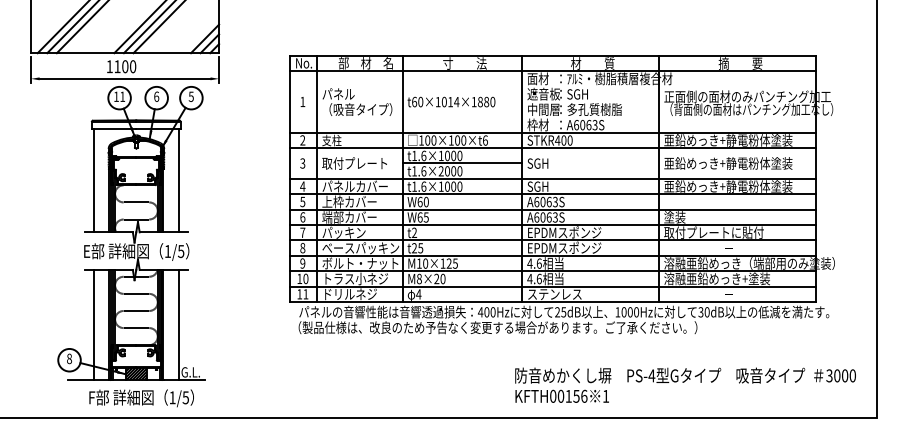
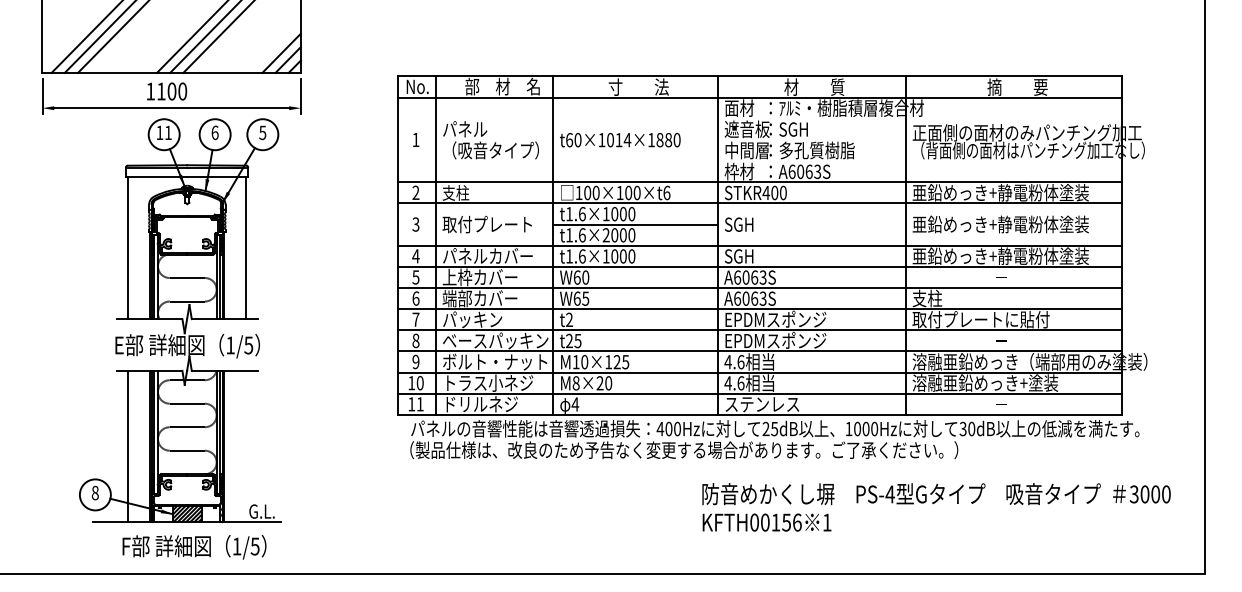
text: (674, 217) -> (926, 298), 塗装 -> 支柱
line: (179, 324) -> (246, 445), removed
text: (685, 384) -> (936, 506), moved

